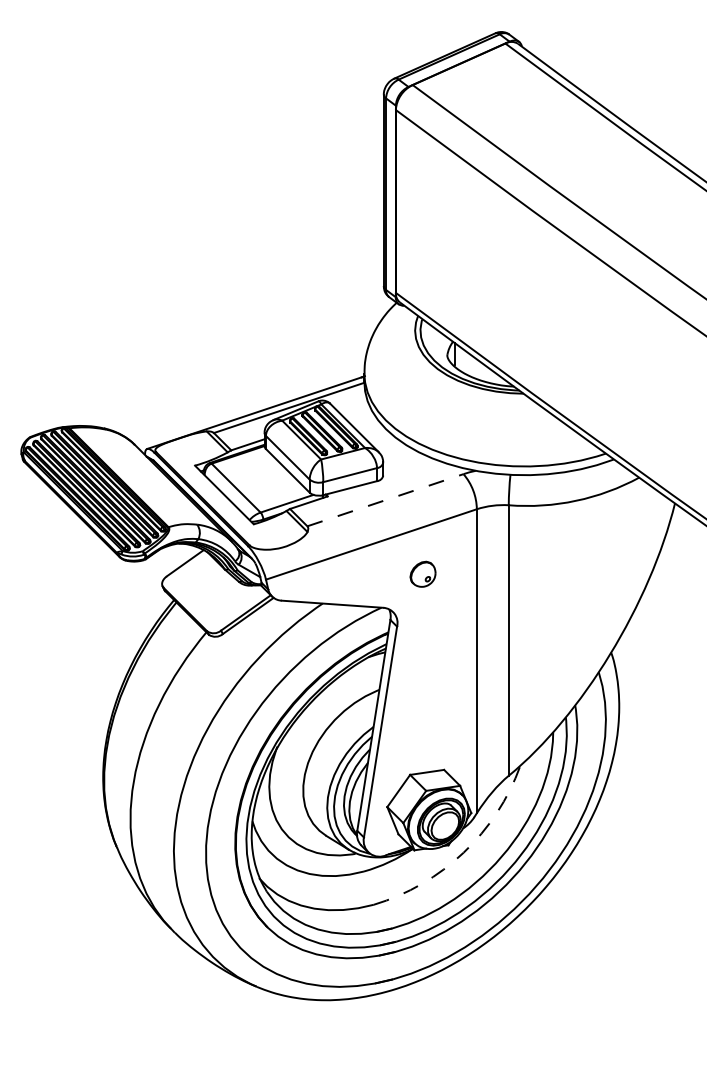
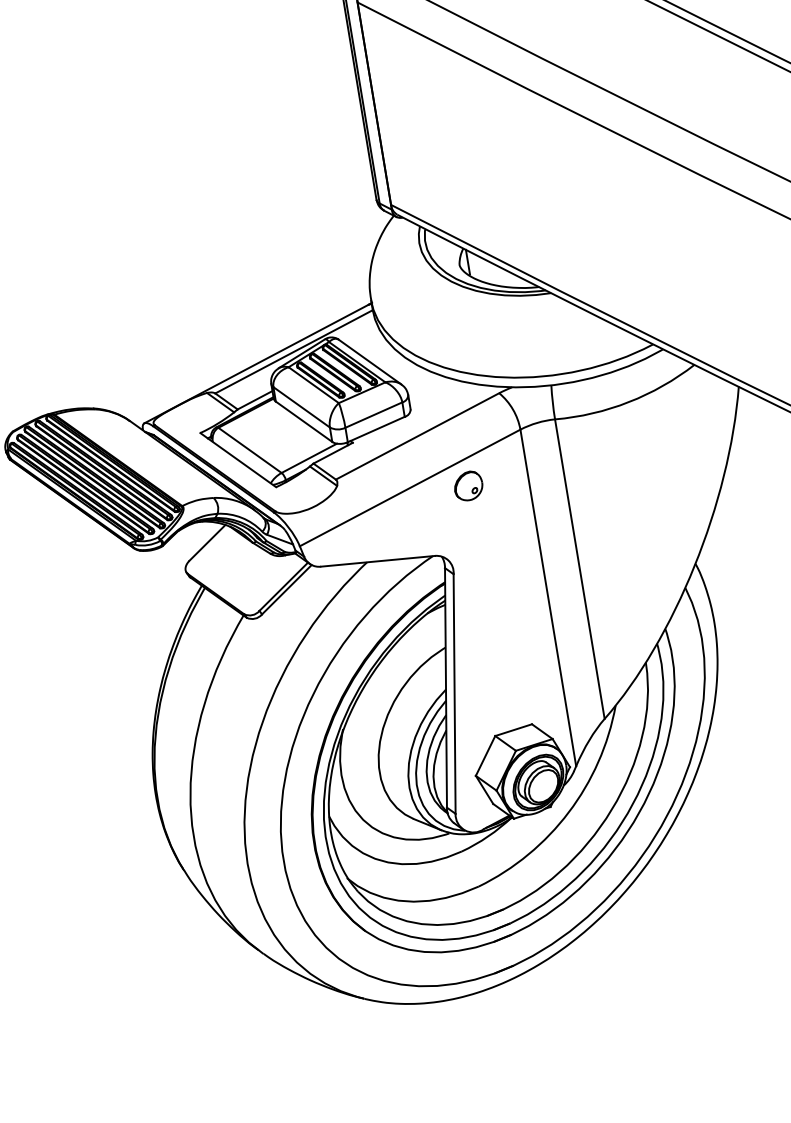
line: (385, 500) -> (417, 436), dashed -> solid
part: (422, 573) -> (467, 485), moved
arc: (463, 852) -> (568, 812), dashed -> solid

